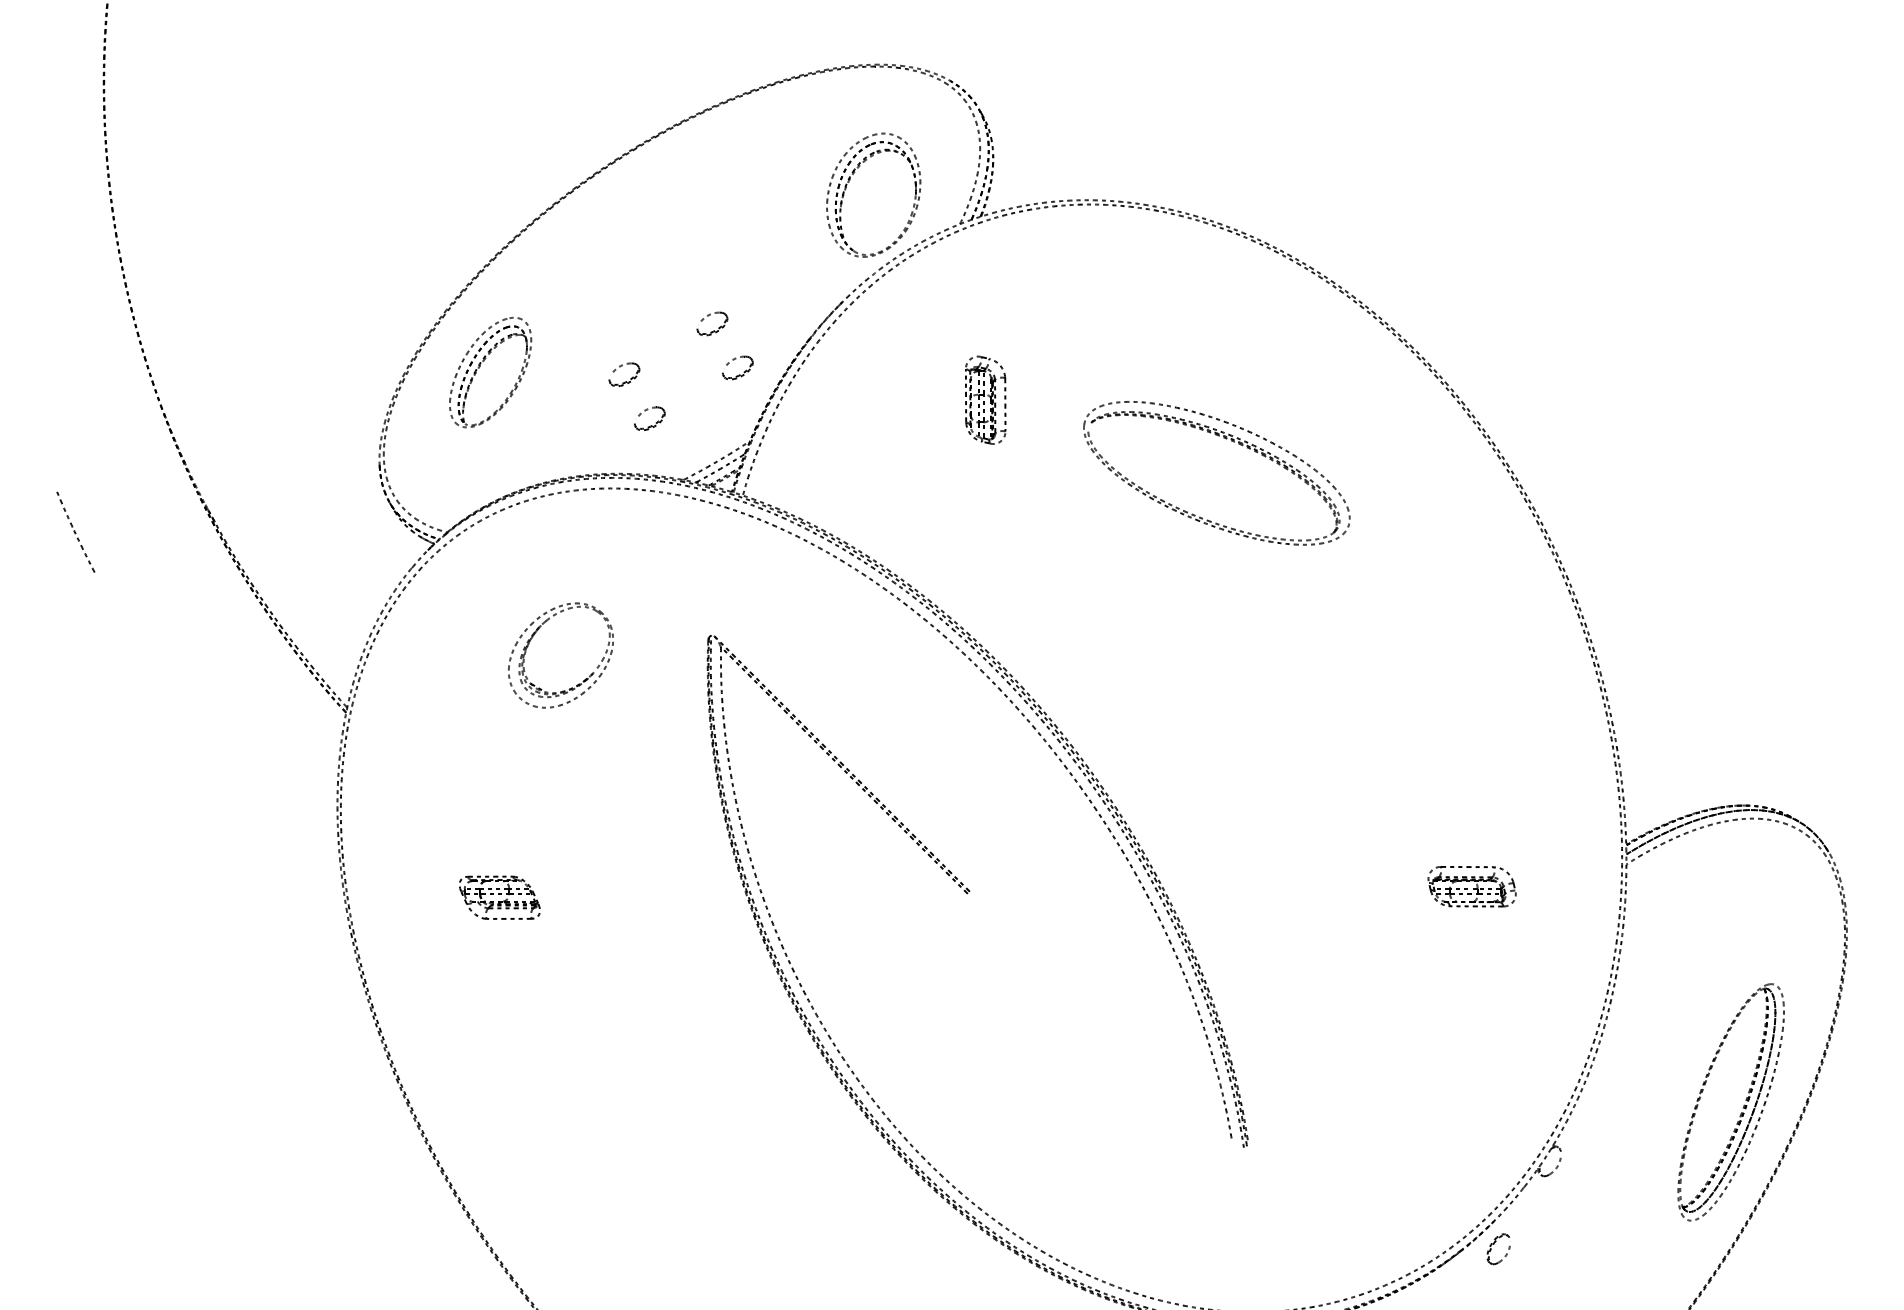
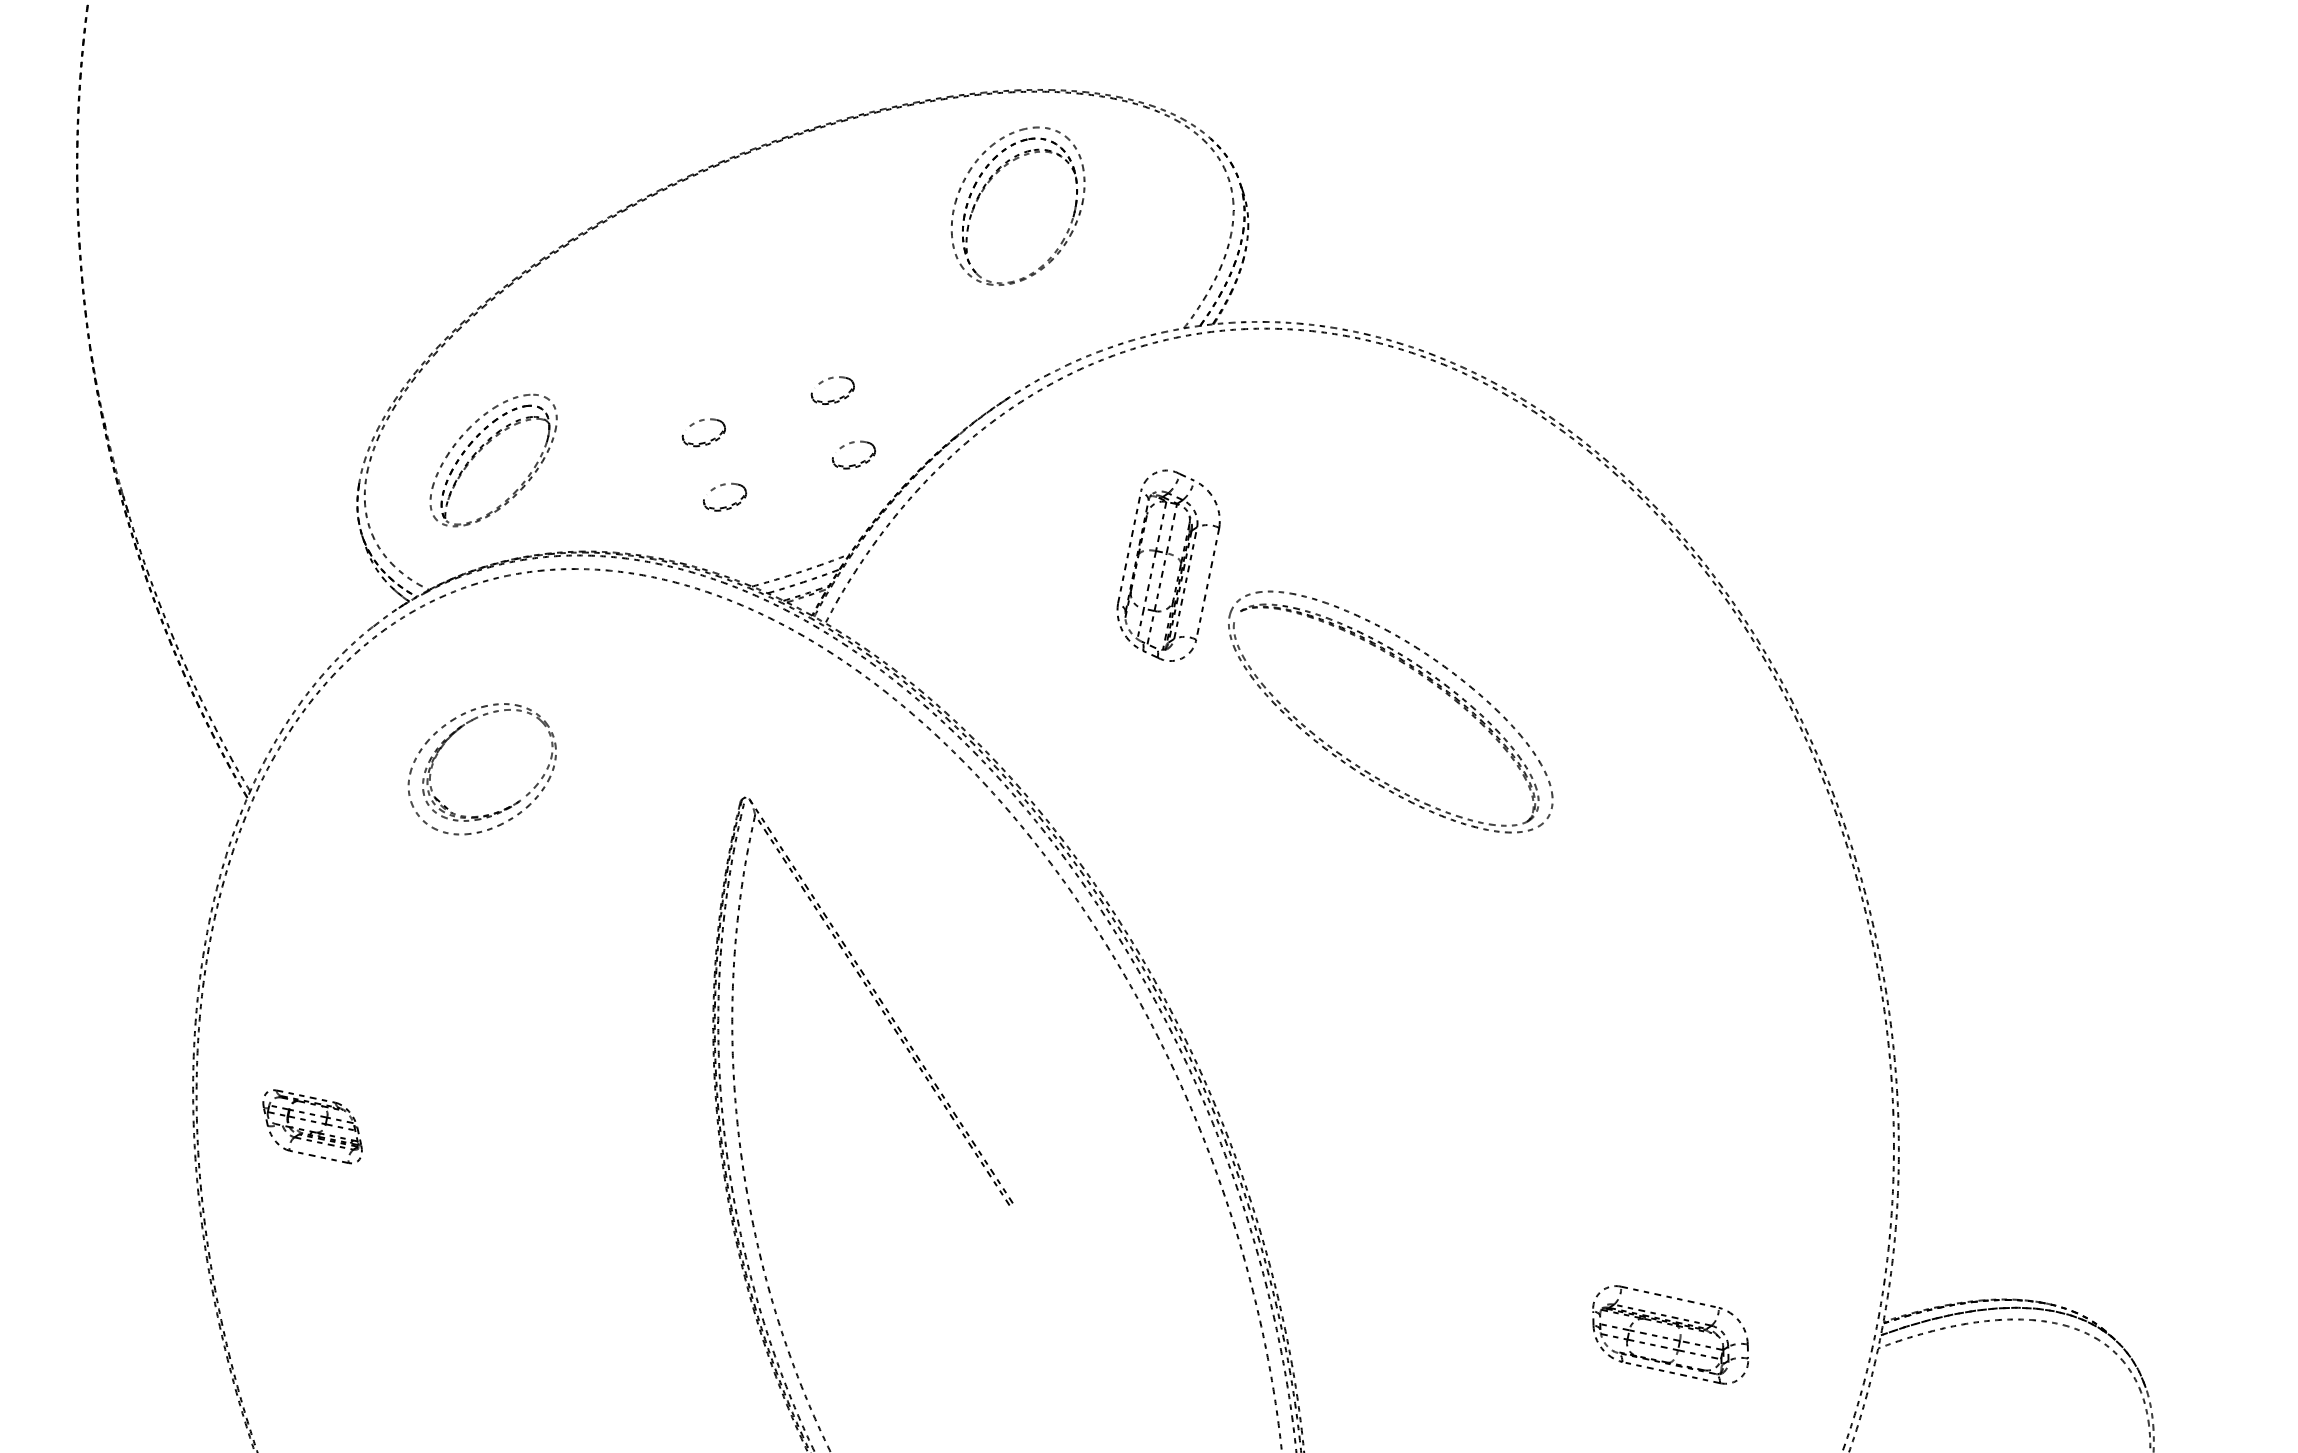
part: (849, 182) -> (990, 182), moved
part: (480, 367) -> (481, 451), moved
part: (985, 399) -> (1168, 564), size x1.6
part: (1231, 441) -> (1418, 674), moved
part: (533, 637) -> (451, 738), moved
part: (1471, 886) -> (1669, 1334), size x1.4
part: (499, 897) -> (312, 1126), moved

